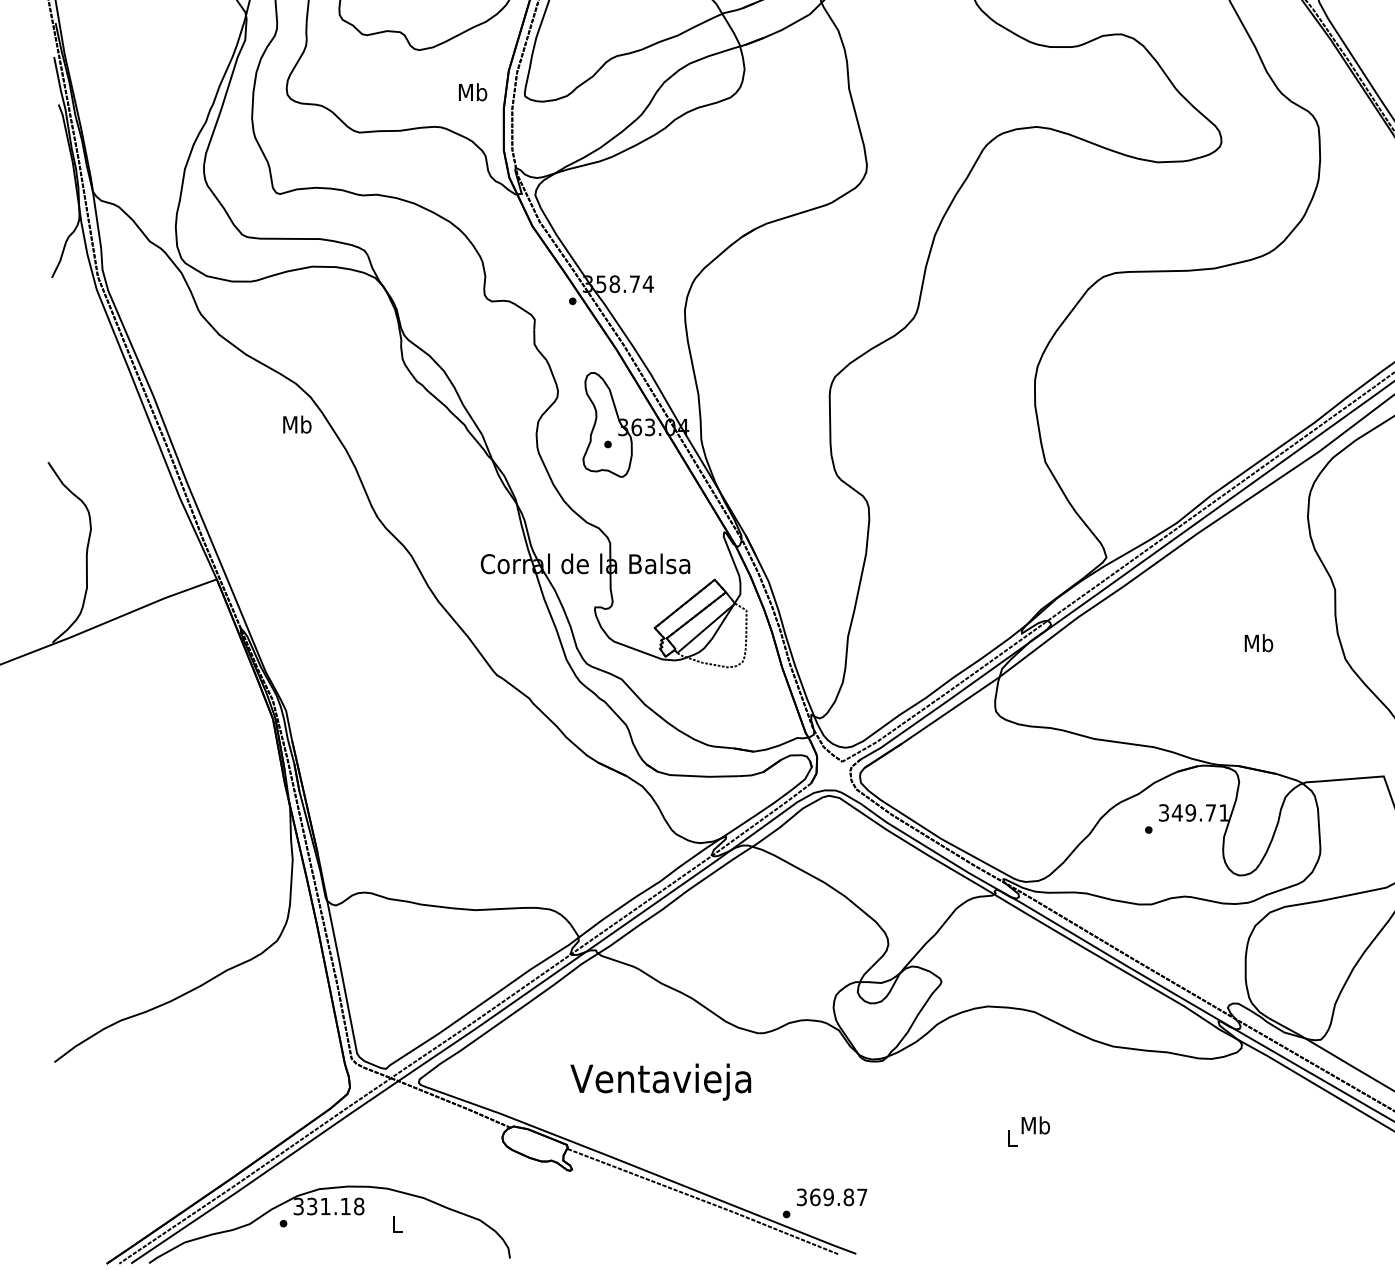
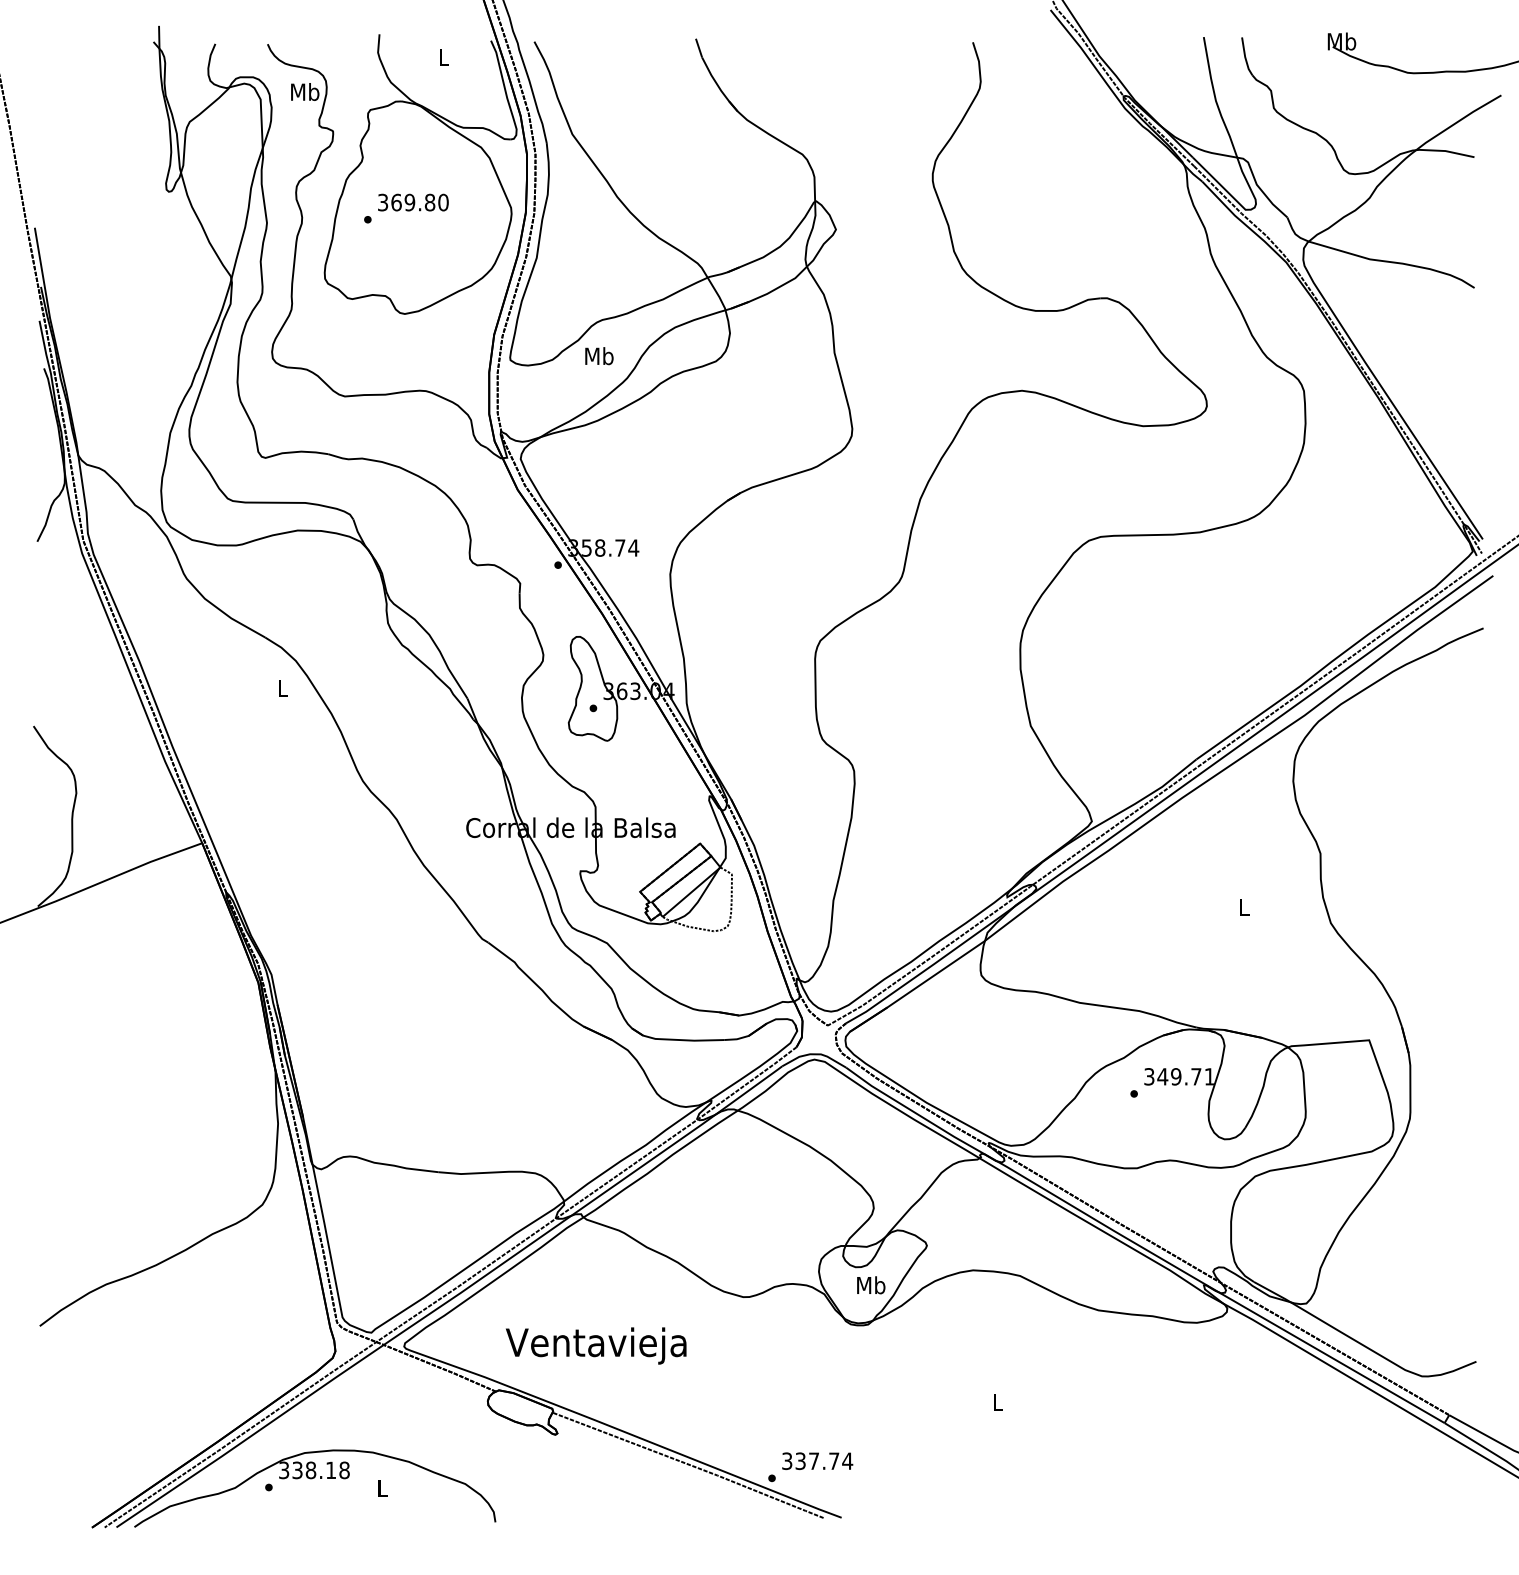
text: (473, 92) -> (599, 356), moved
text: (297, 424) -> (282, 688), Mb -> L
text: (1259, 642) -> (1244, 906), Mb -> L
text: (661, 1081) -> (596, 1345), moved
text: (1036, 1125) -> (871, 1285), moved
text: (839, 1197) -> (824, 1461), 369.87 -> 337.74
text: (325, 1206) -> (310, 1470), 331.18 -> 338.18

